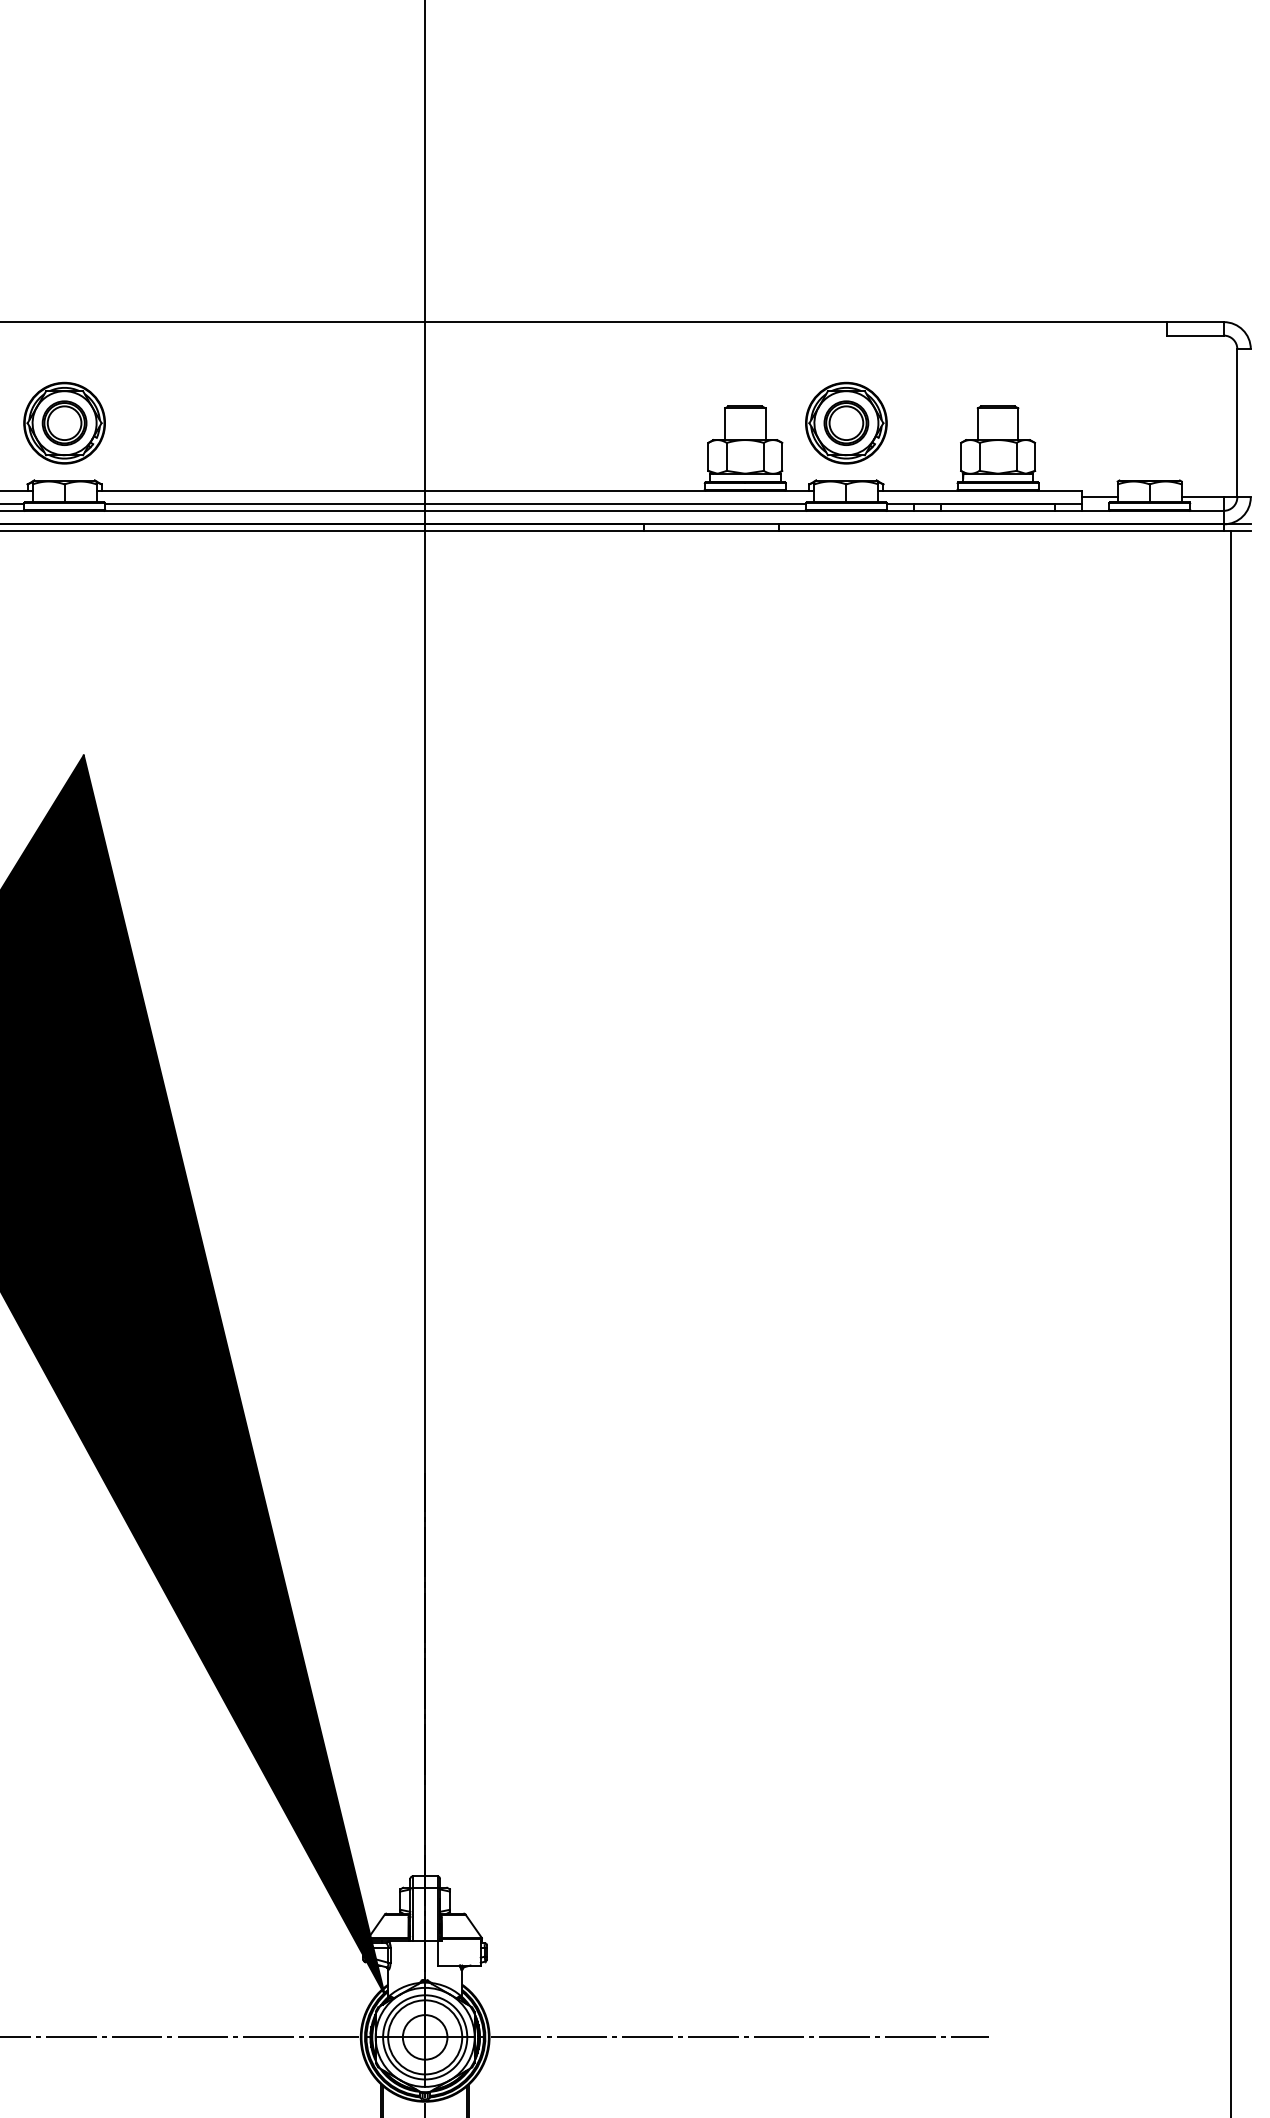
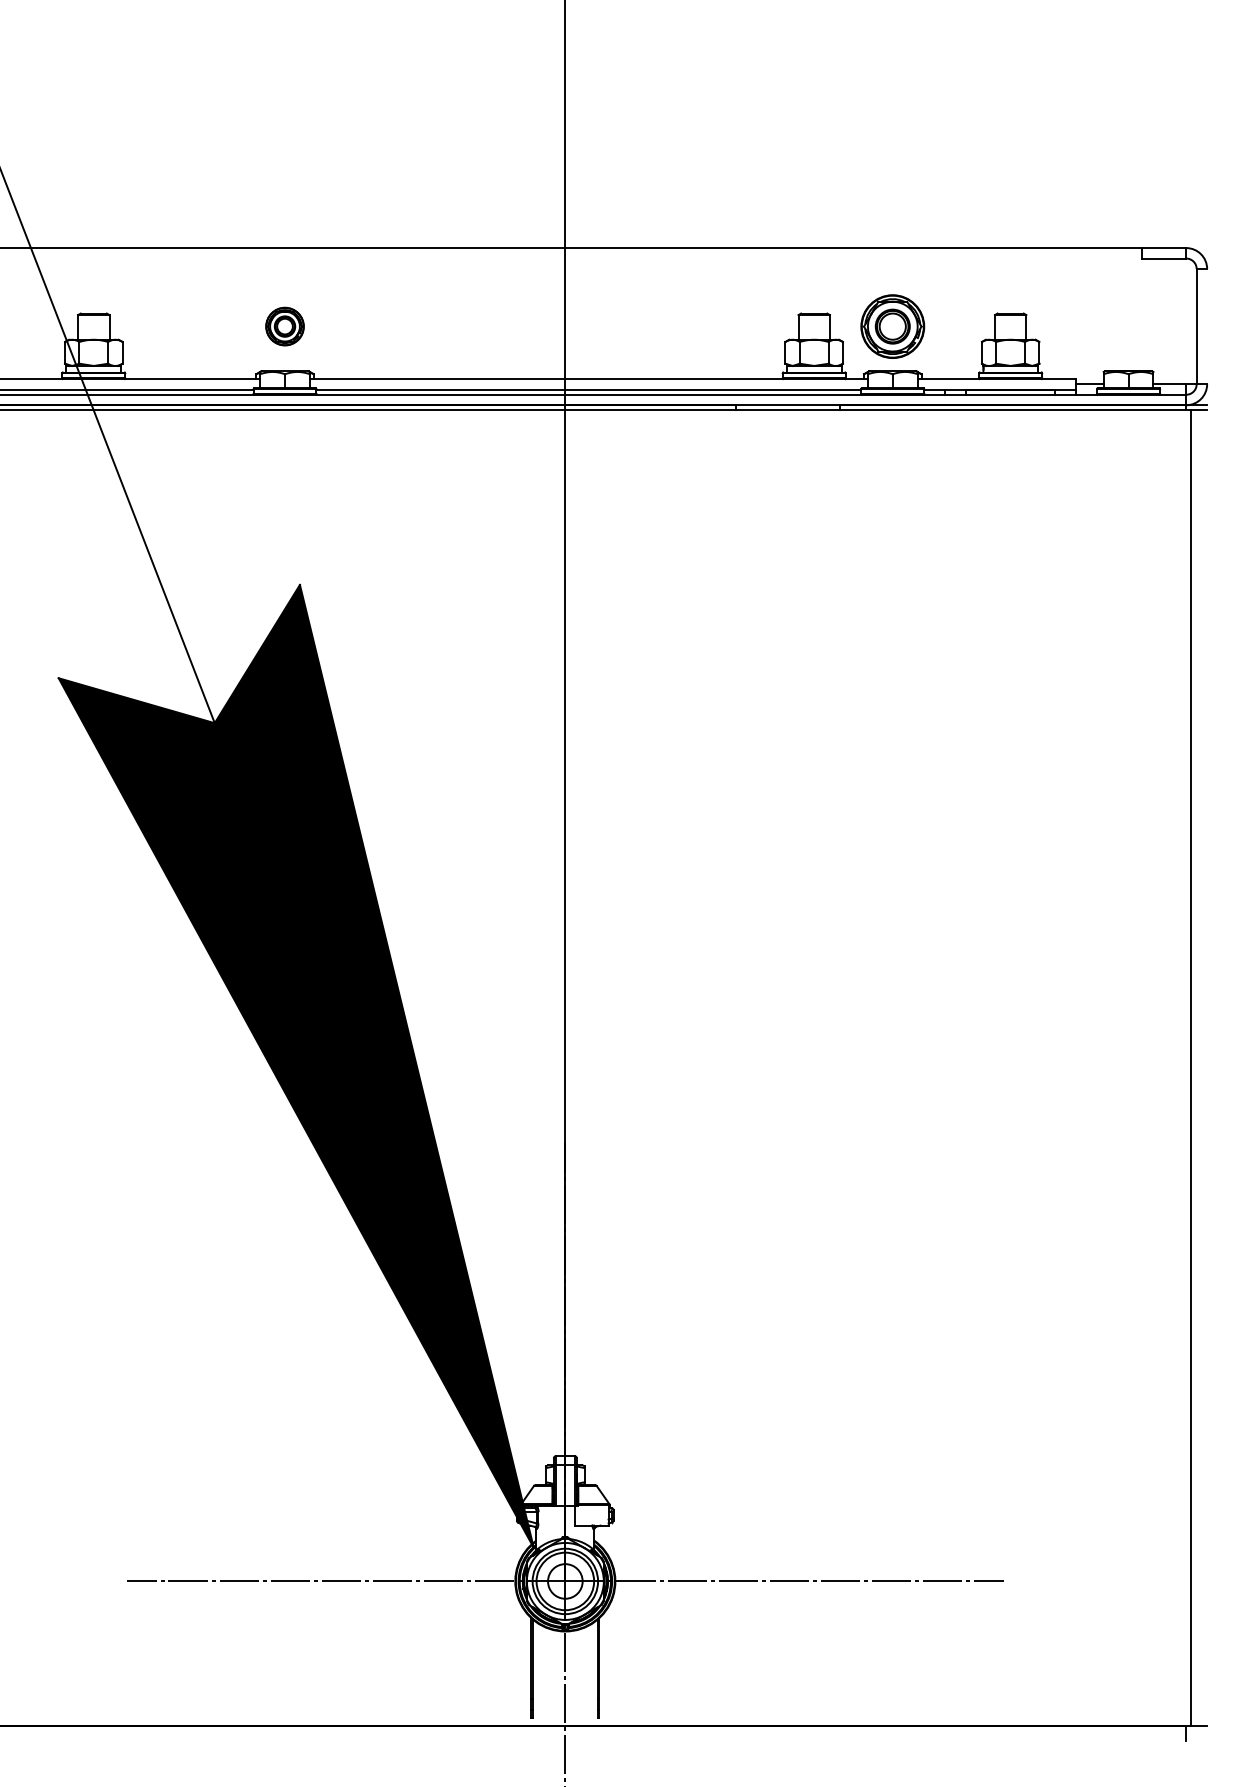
part: (63, 423) -> (284, 326), size x0.6

